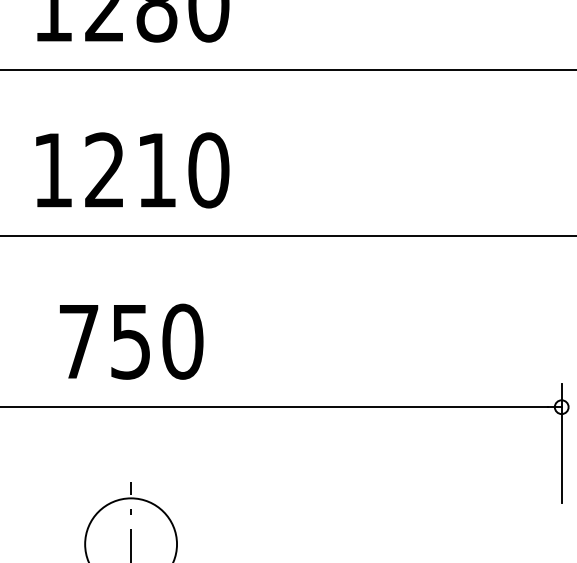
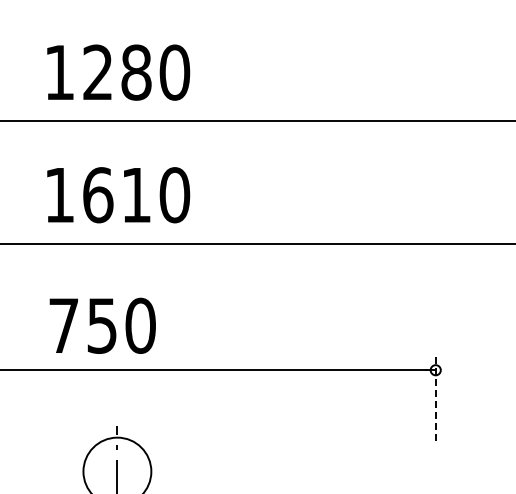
text: (105, 170) -> (98, 195), 1210 -> 1610
text: (131, 341) -> (102, 325), moved
line: (561, 444) -> (435, 397), solid -> dashed

